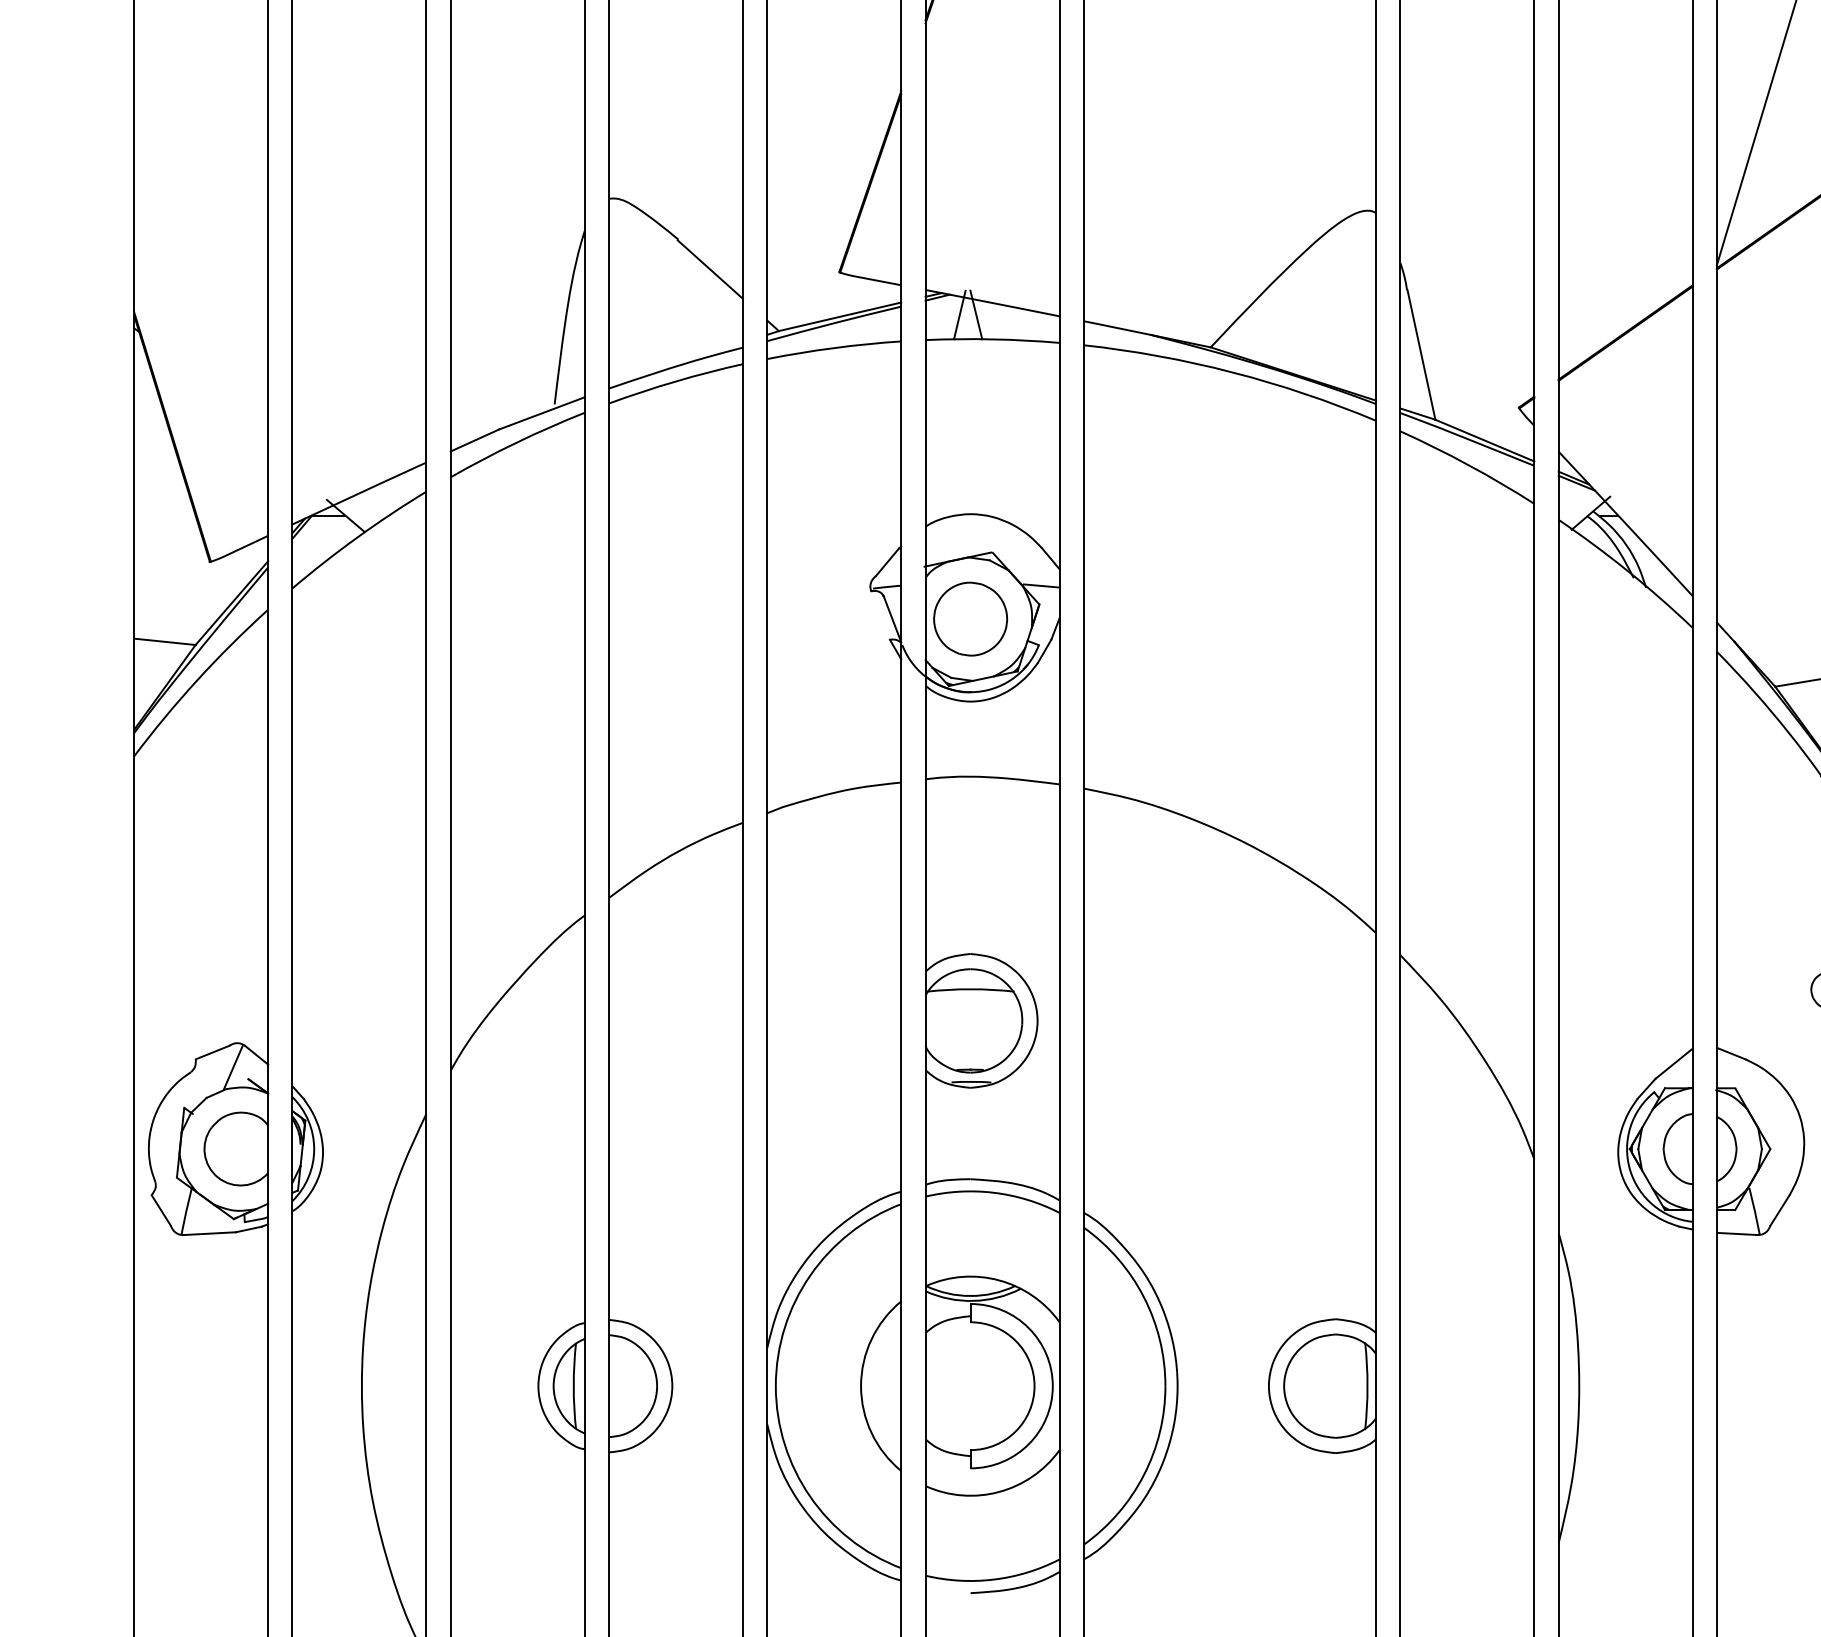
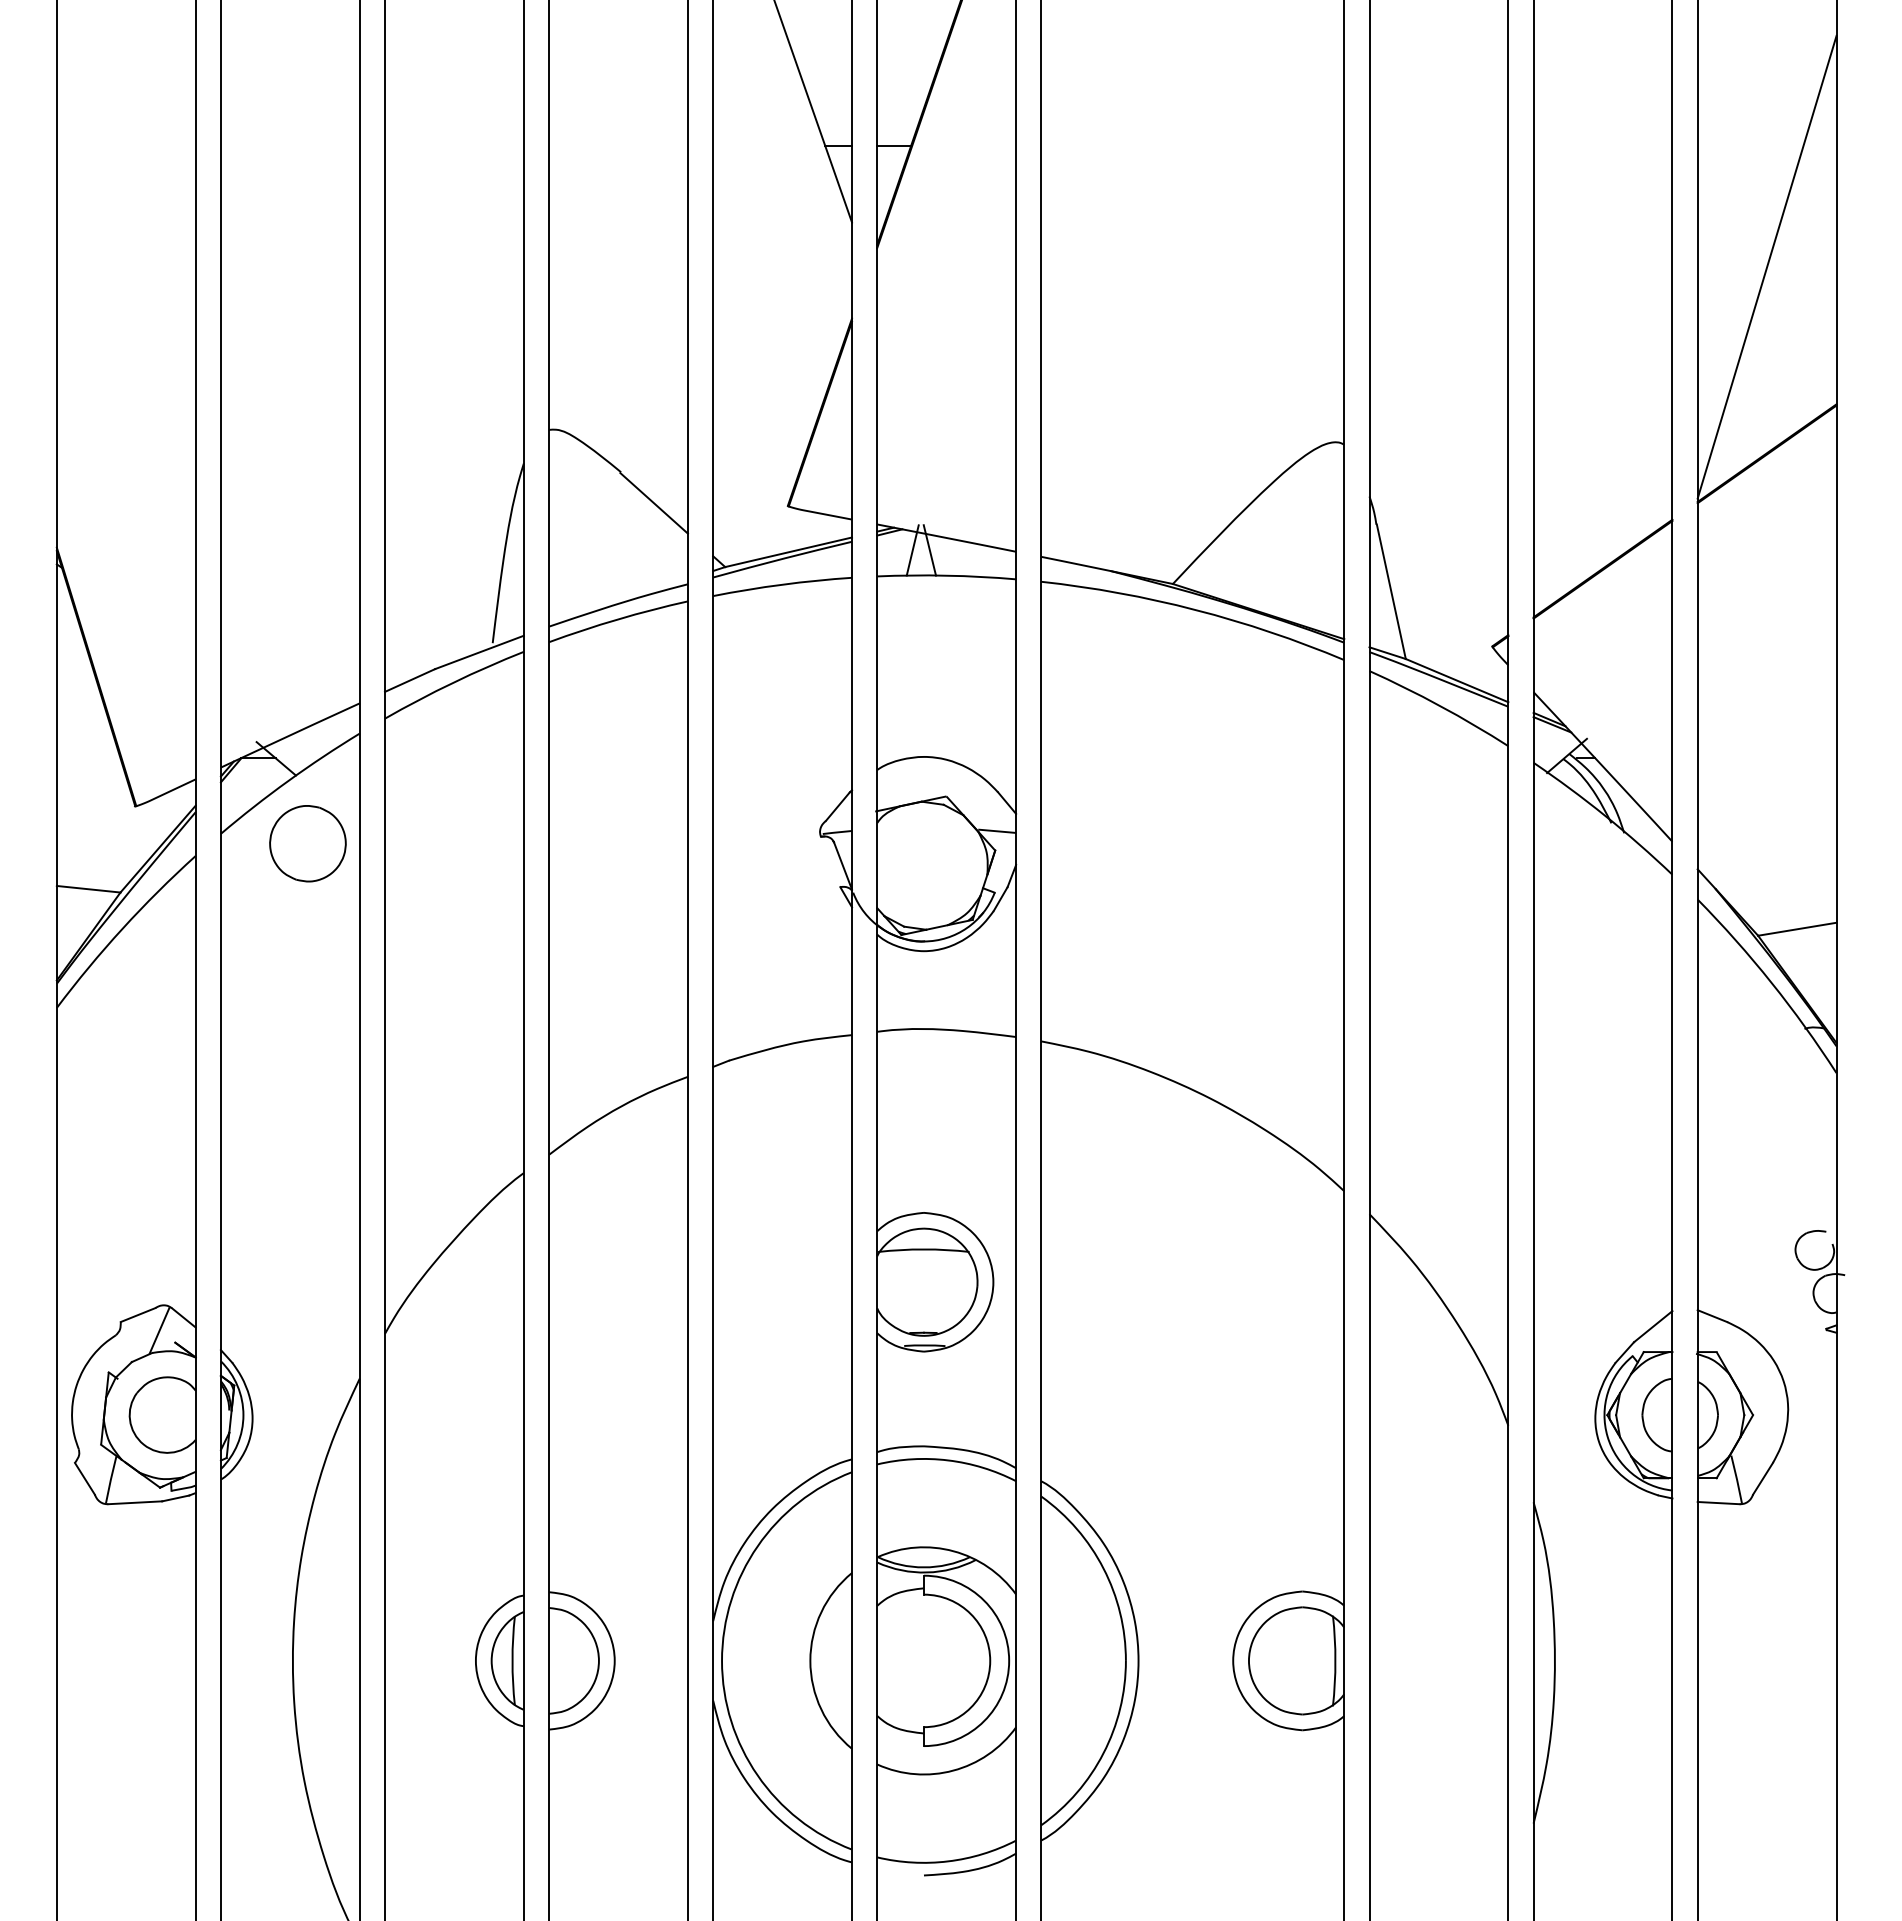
part: (970, 618) -> (307, 843), moved

